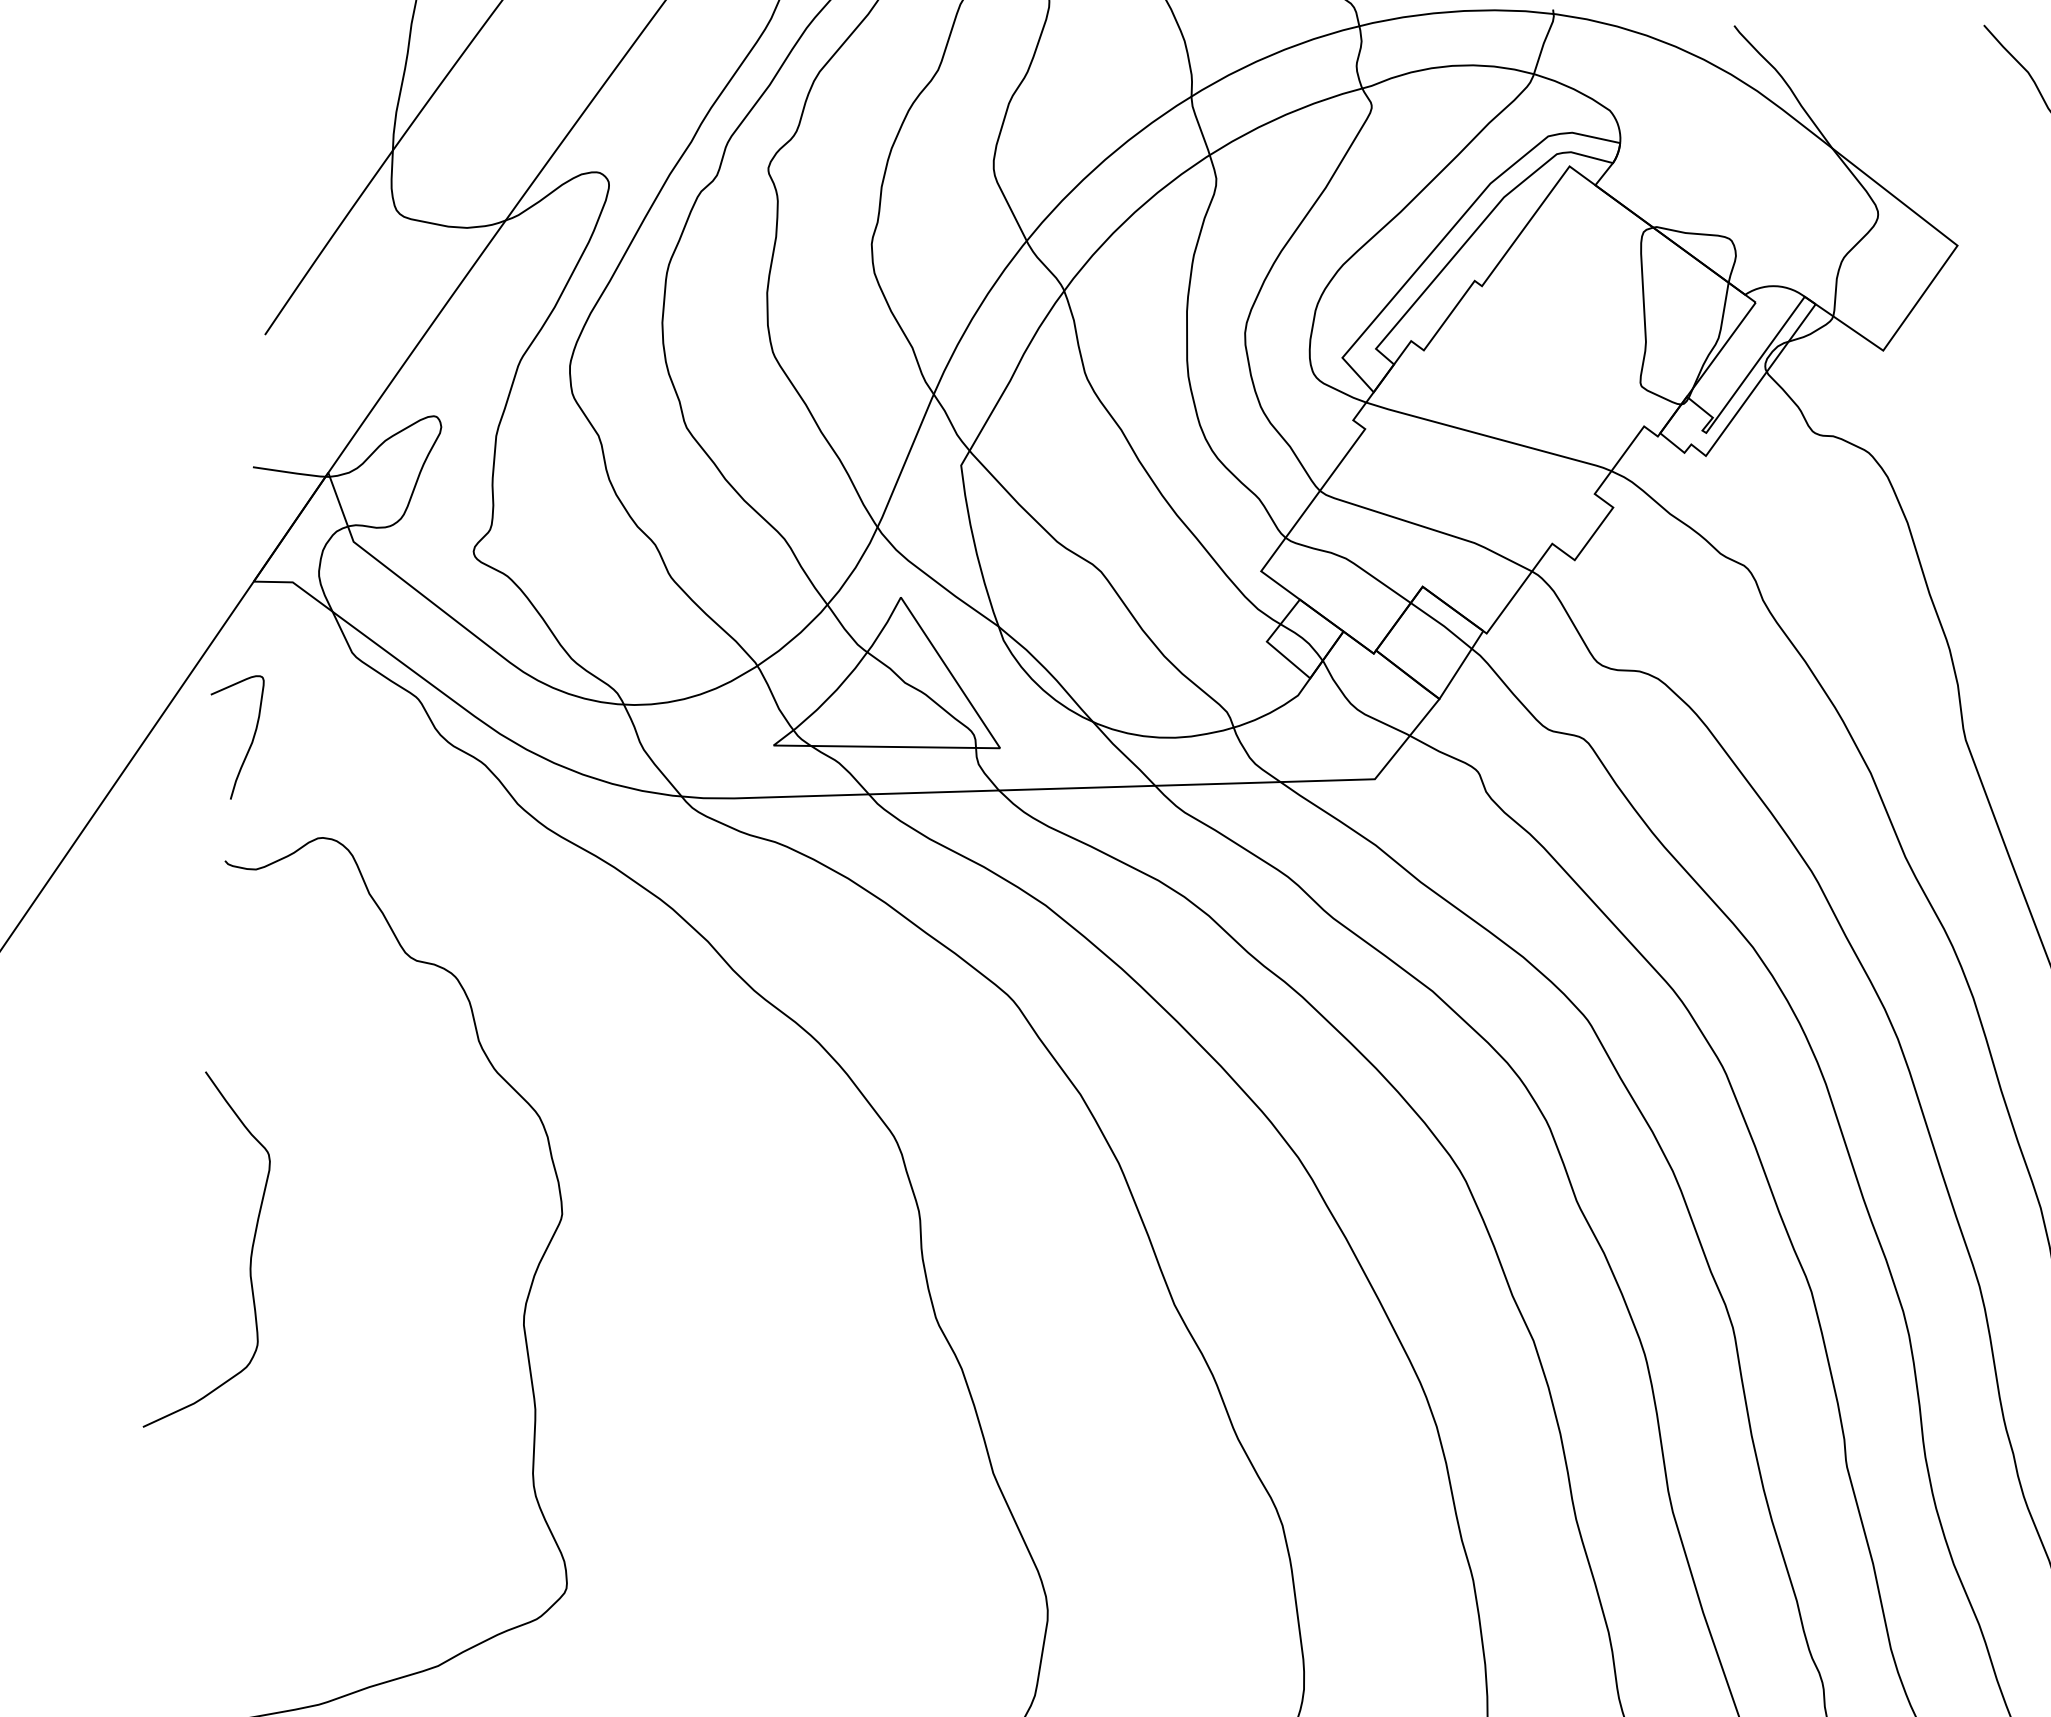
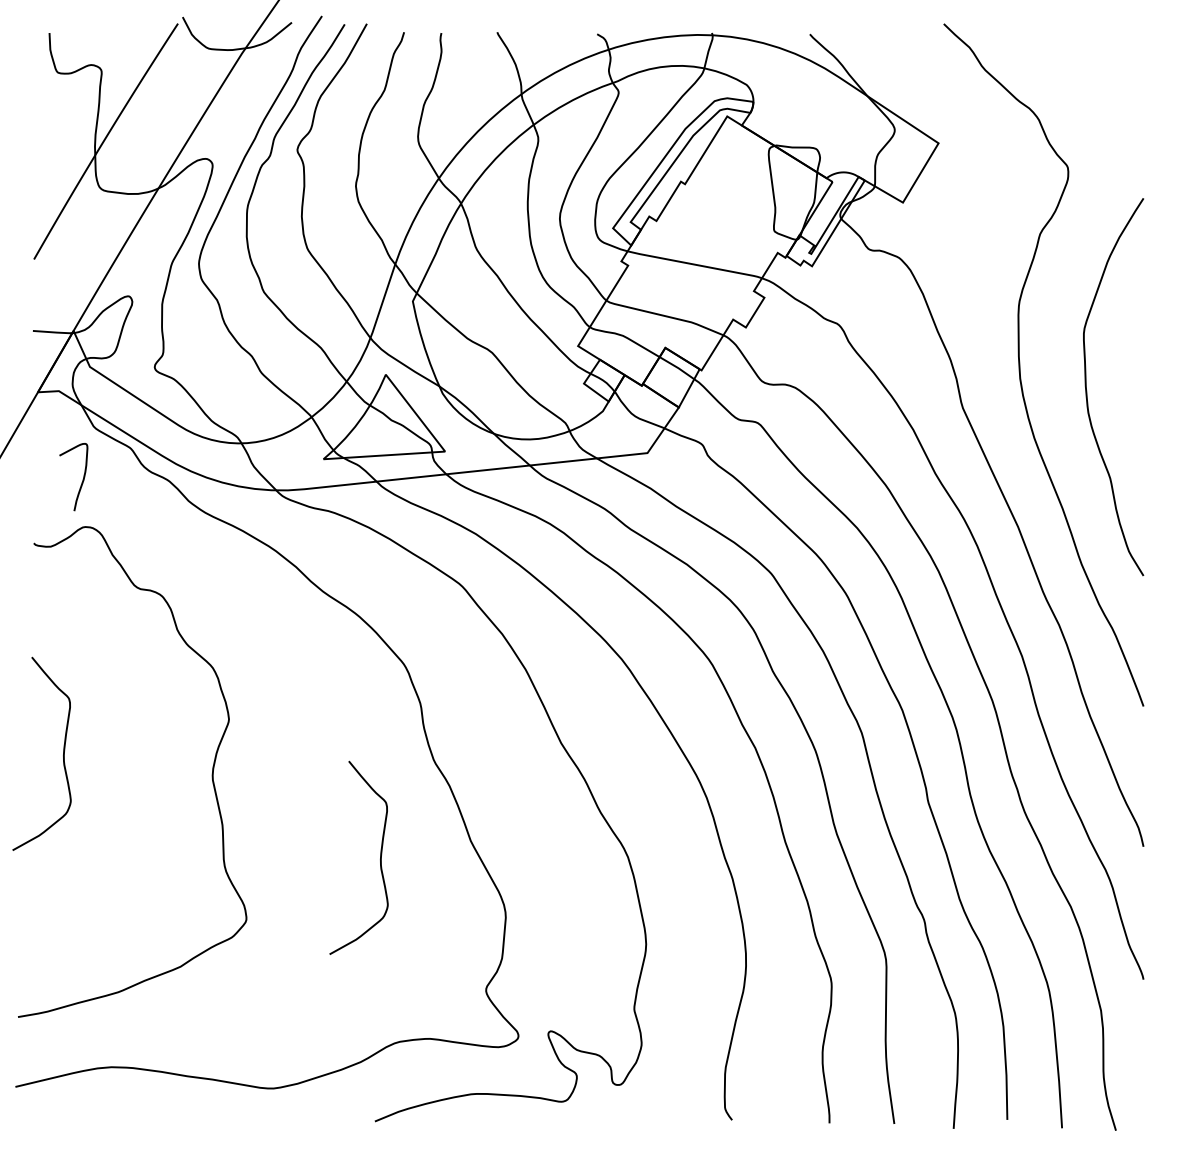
curve: (250, 741) -> (82, 479), moved
curve: (823, 1491) -> (380, 857), added

